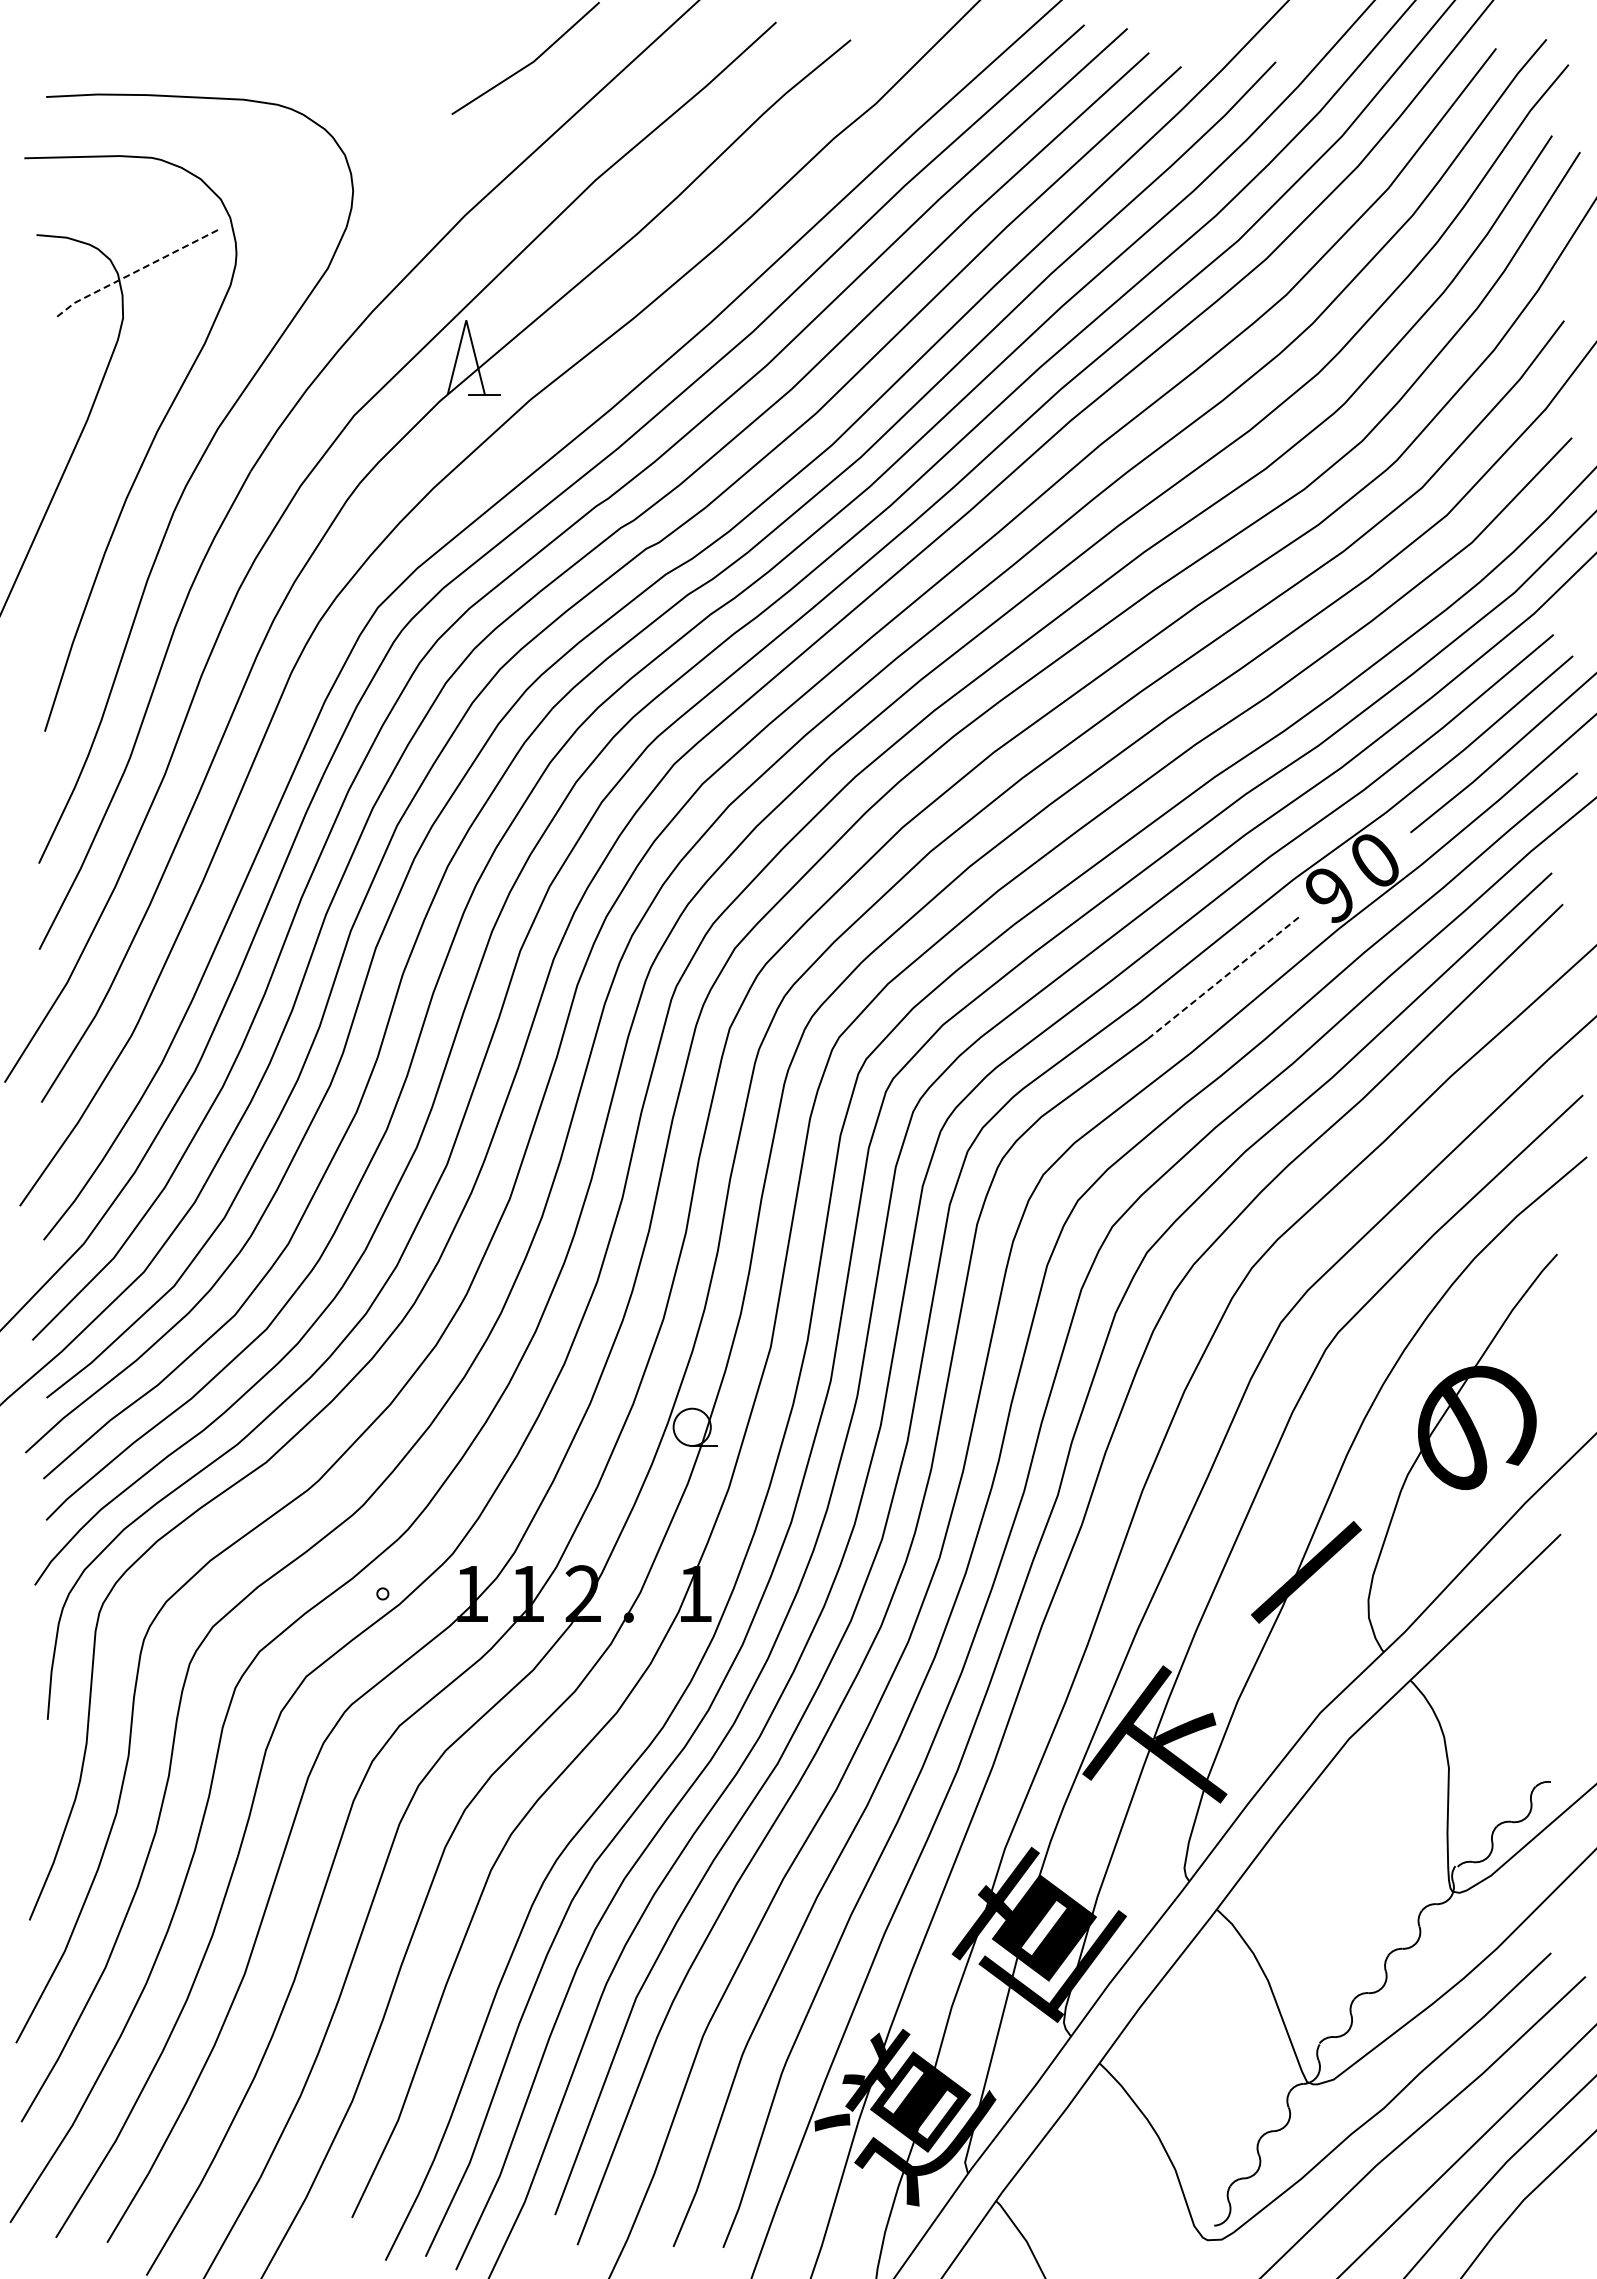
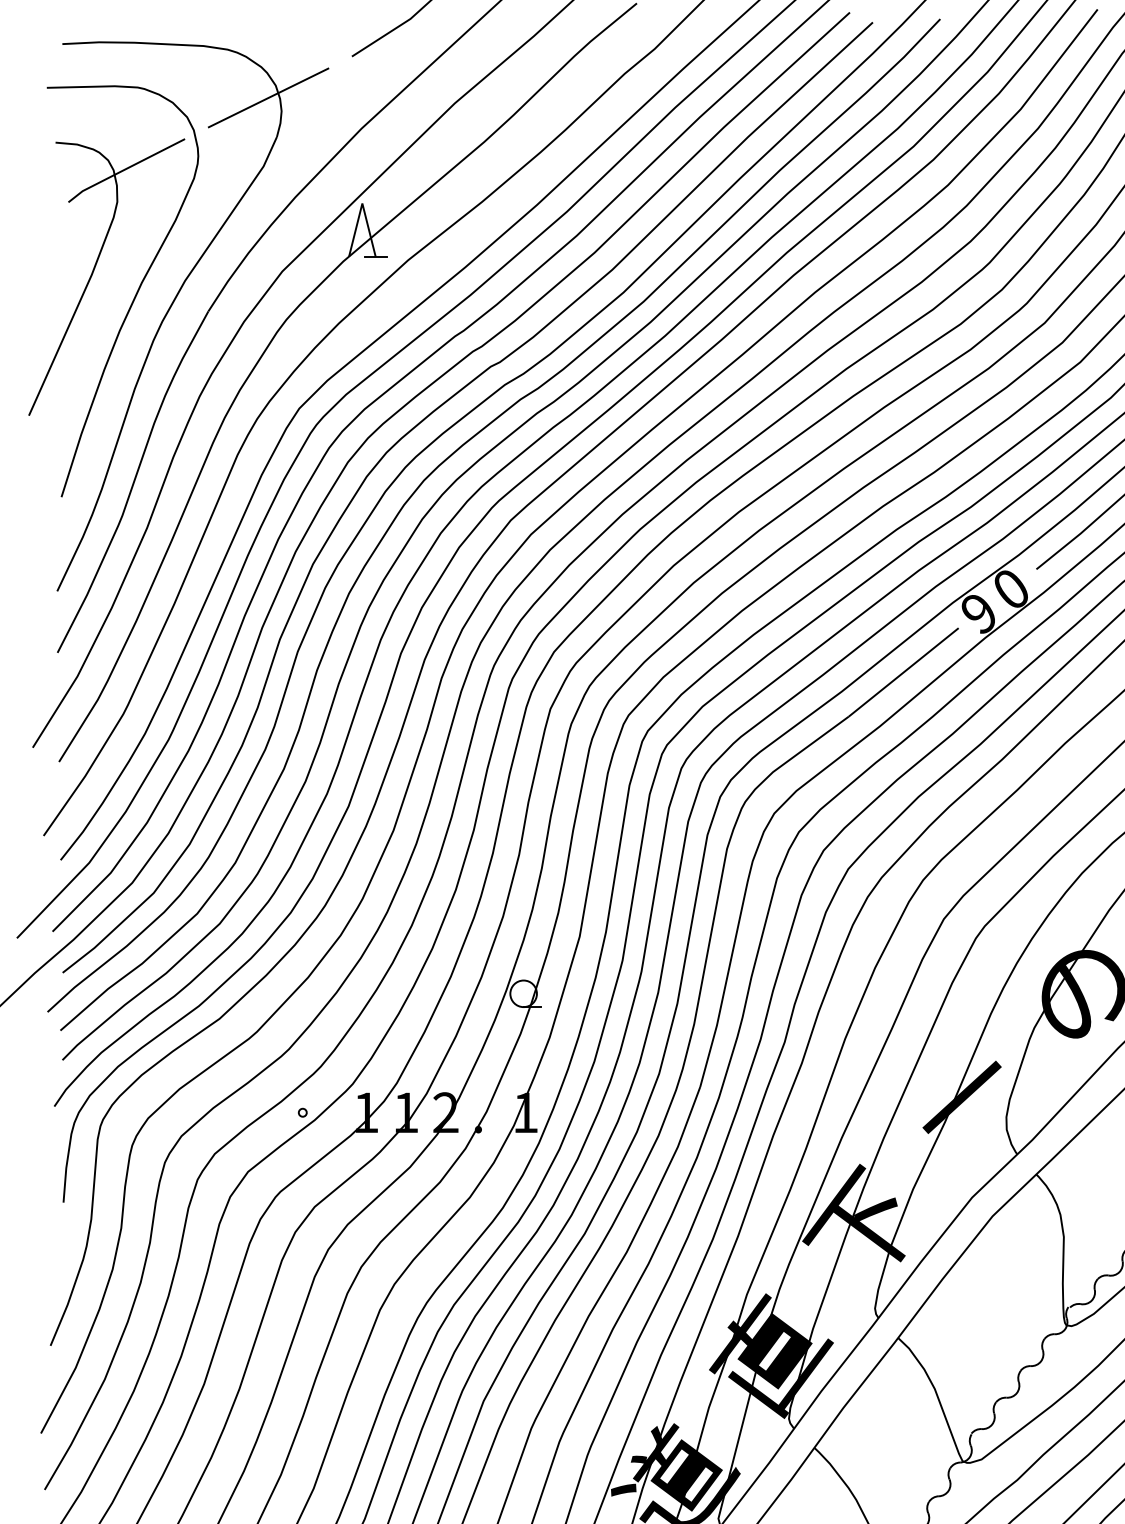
line: (334, 172) -> (268, 97), added
line: (134, 272) -> (125, 169), dashed -> solid
line: (1224, 977) -> (903, 672), dashed -> solid

